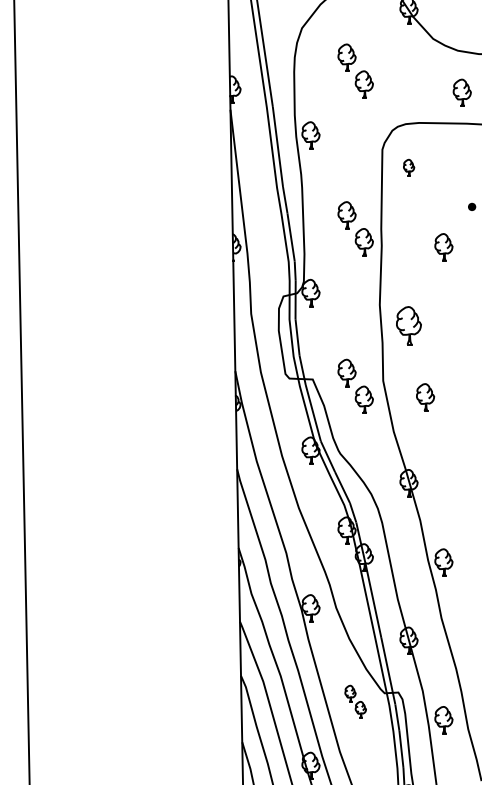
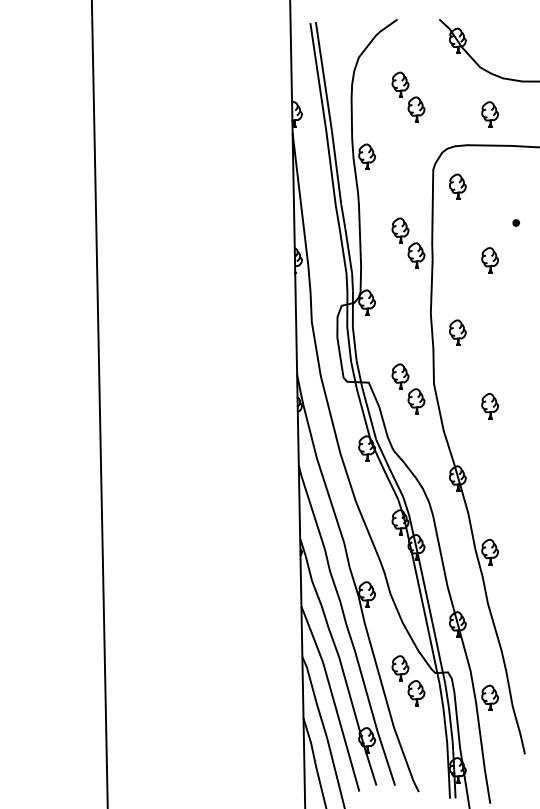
part: (461, 92) -> (489, 114), moved
part: (408, 167) -> (457, 186), size x1.67
part: (408, 325) -> (457, 332), size x0.71
part: (425, 397) -> (490, 406), moved
part: (355, 701) -> (408, 680), size x1.67

